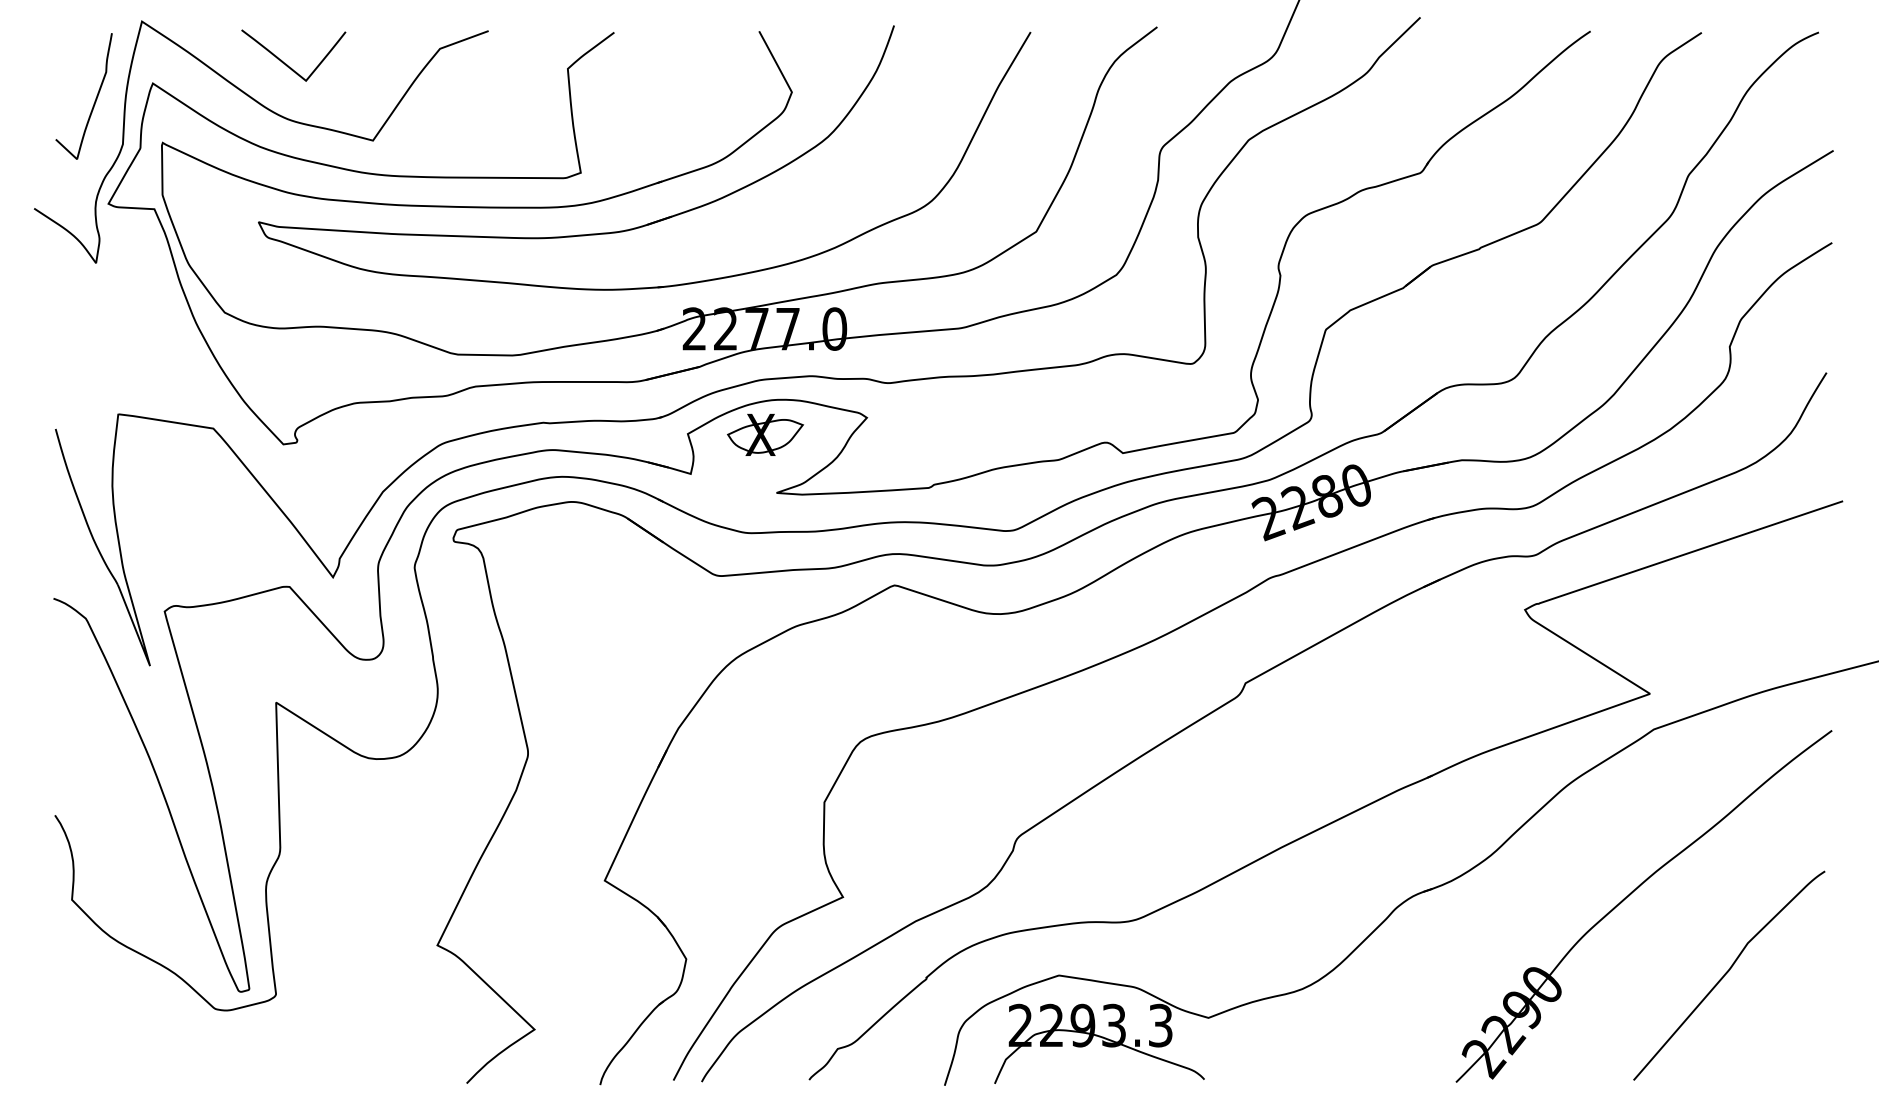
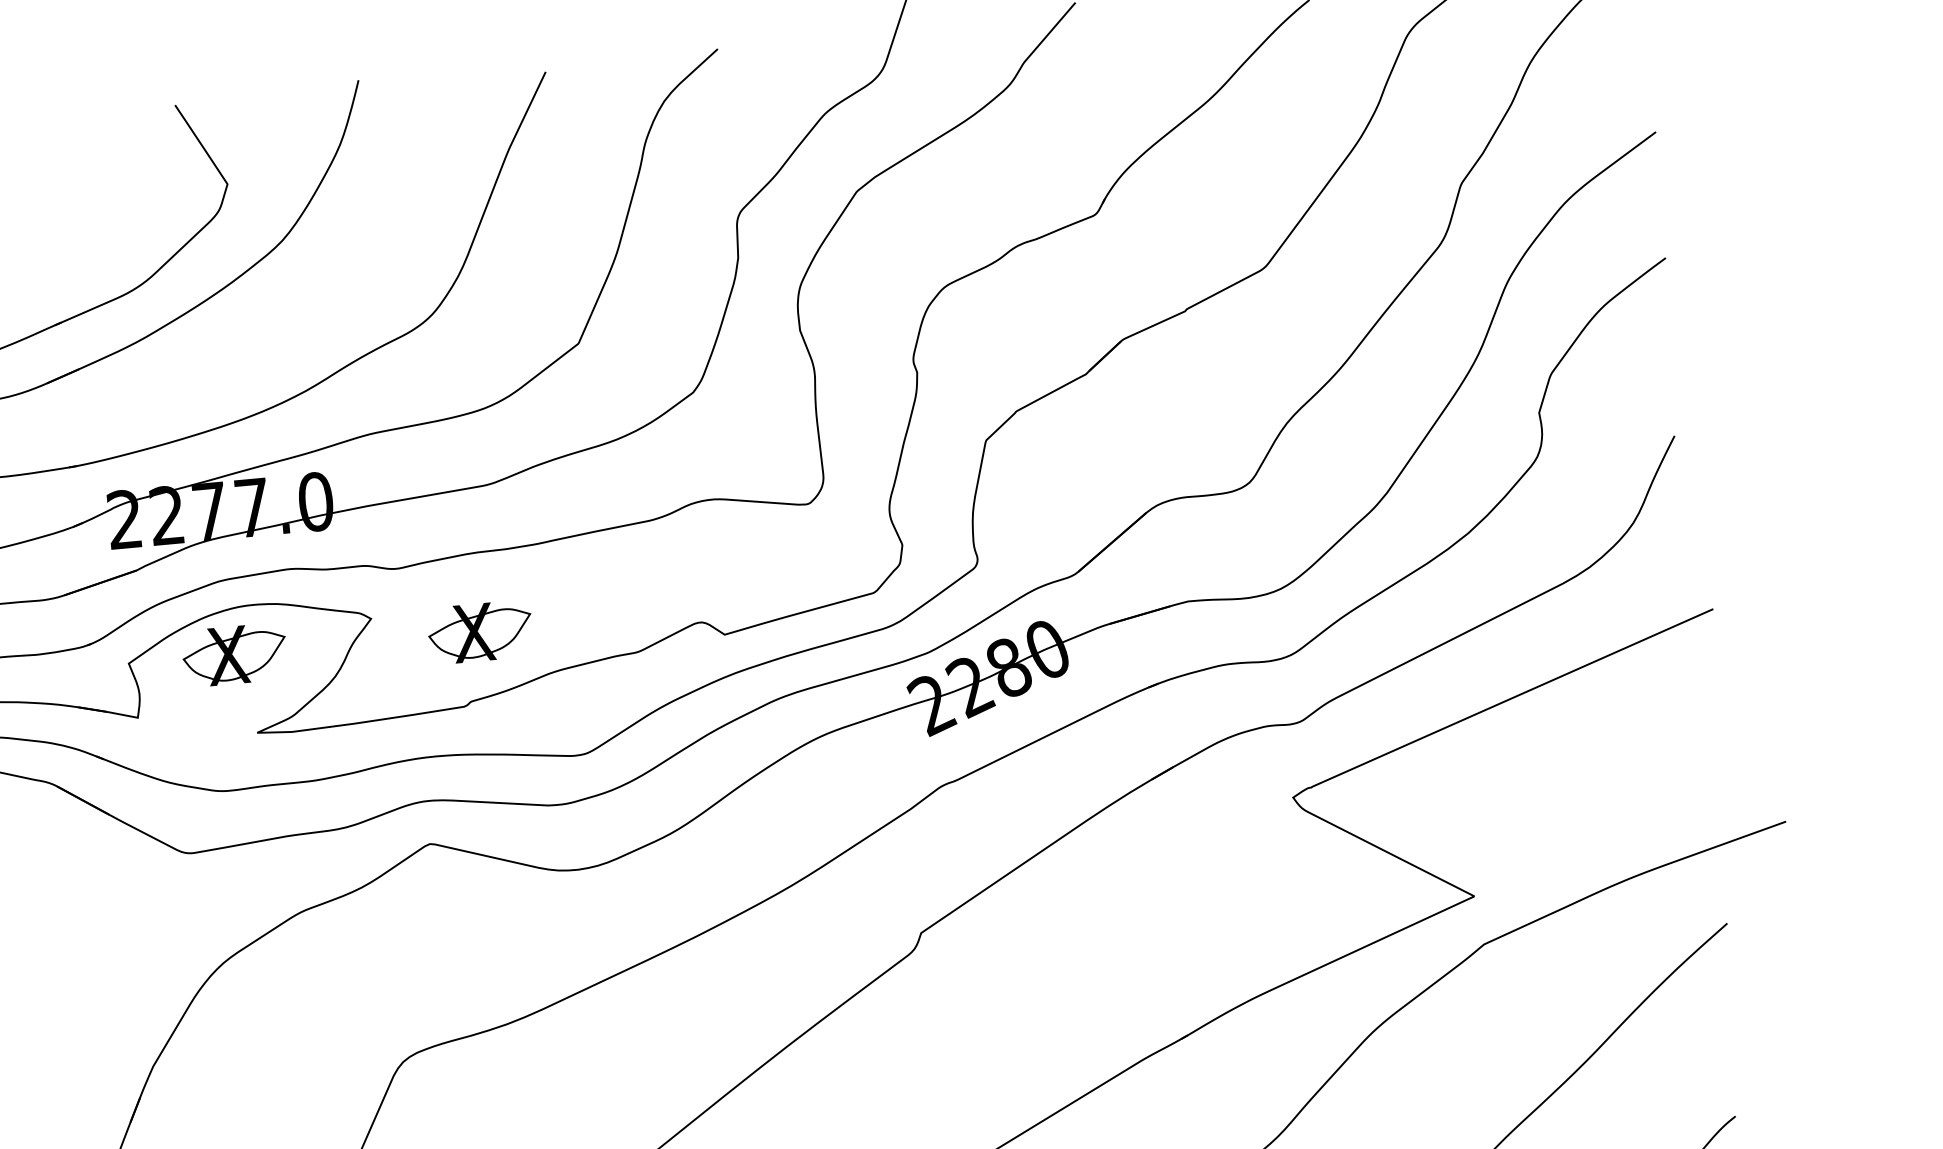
part: (945, 434) -> (480, 631), added

